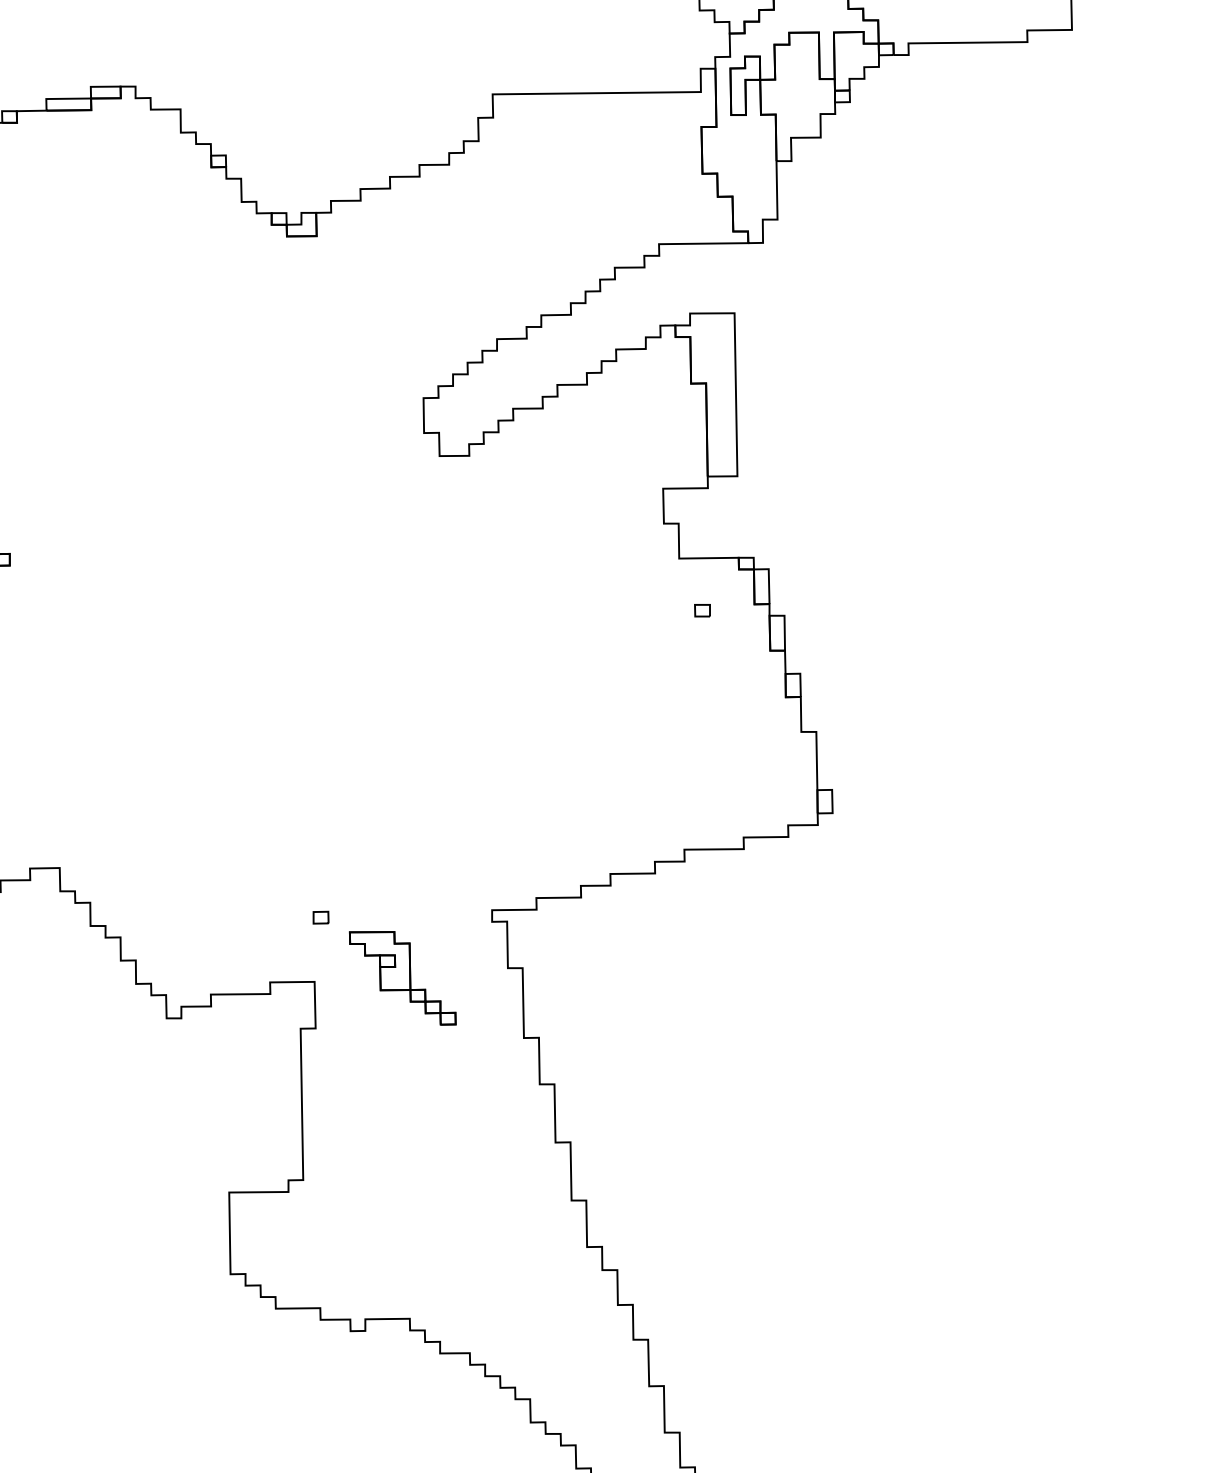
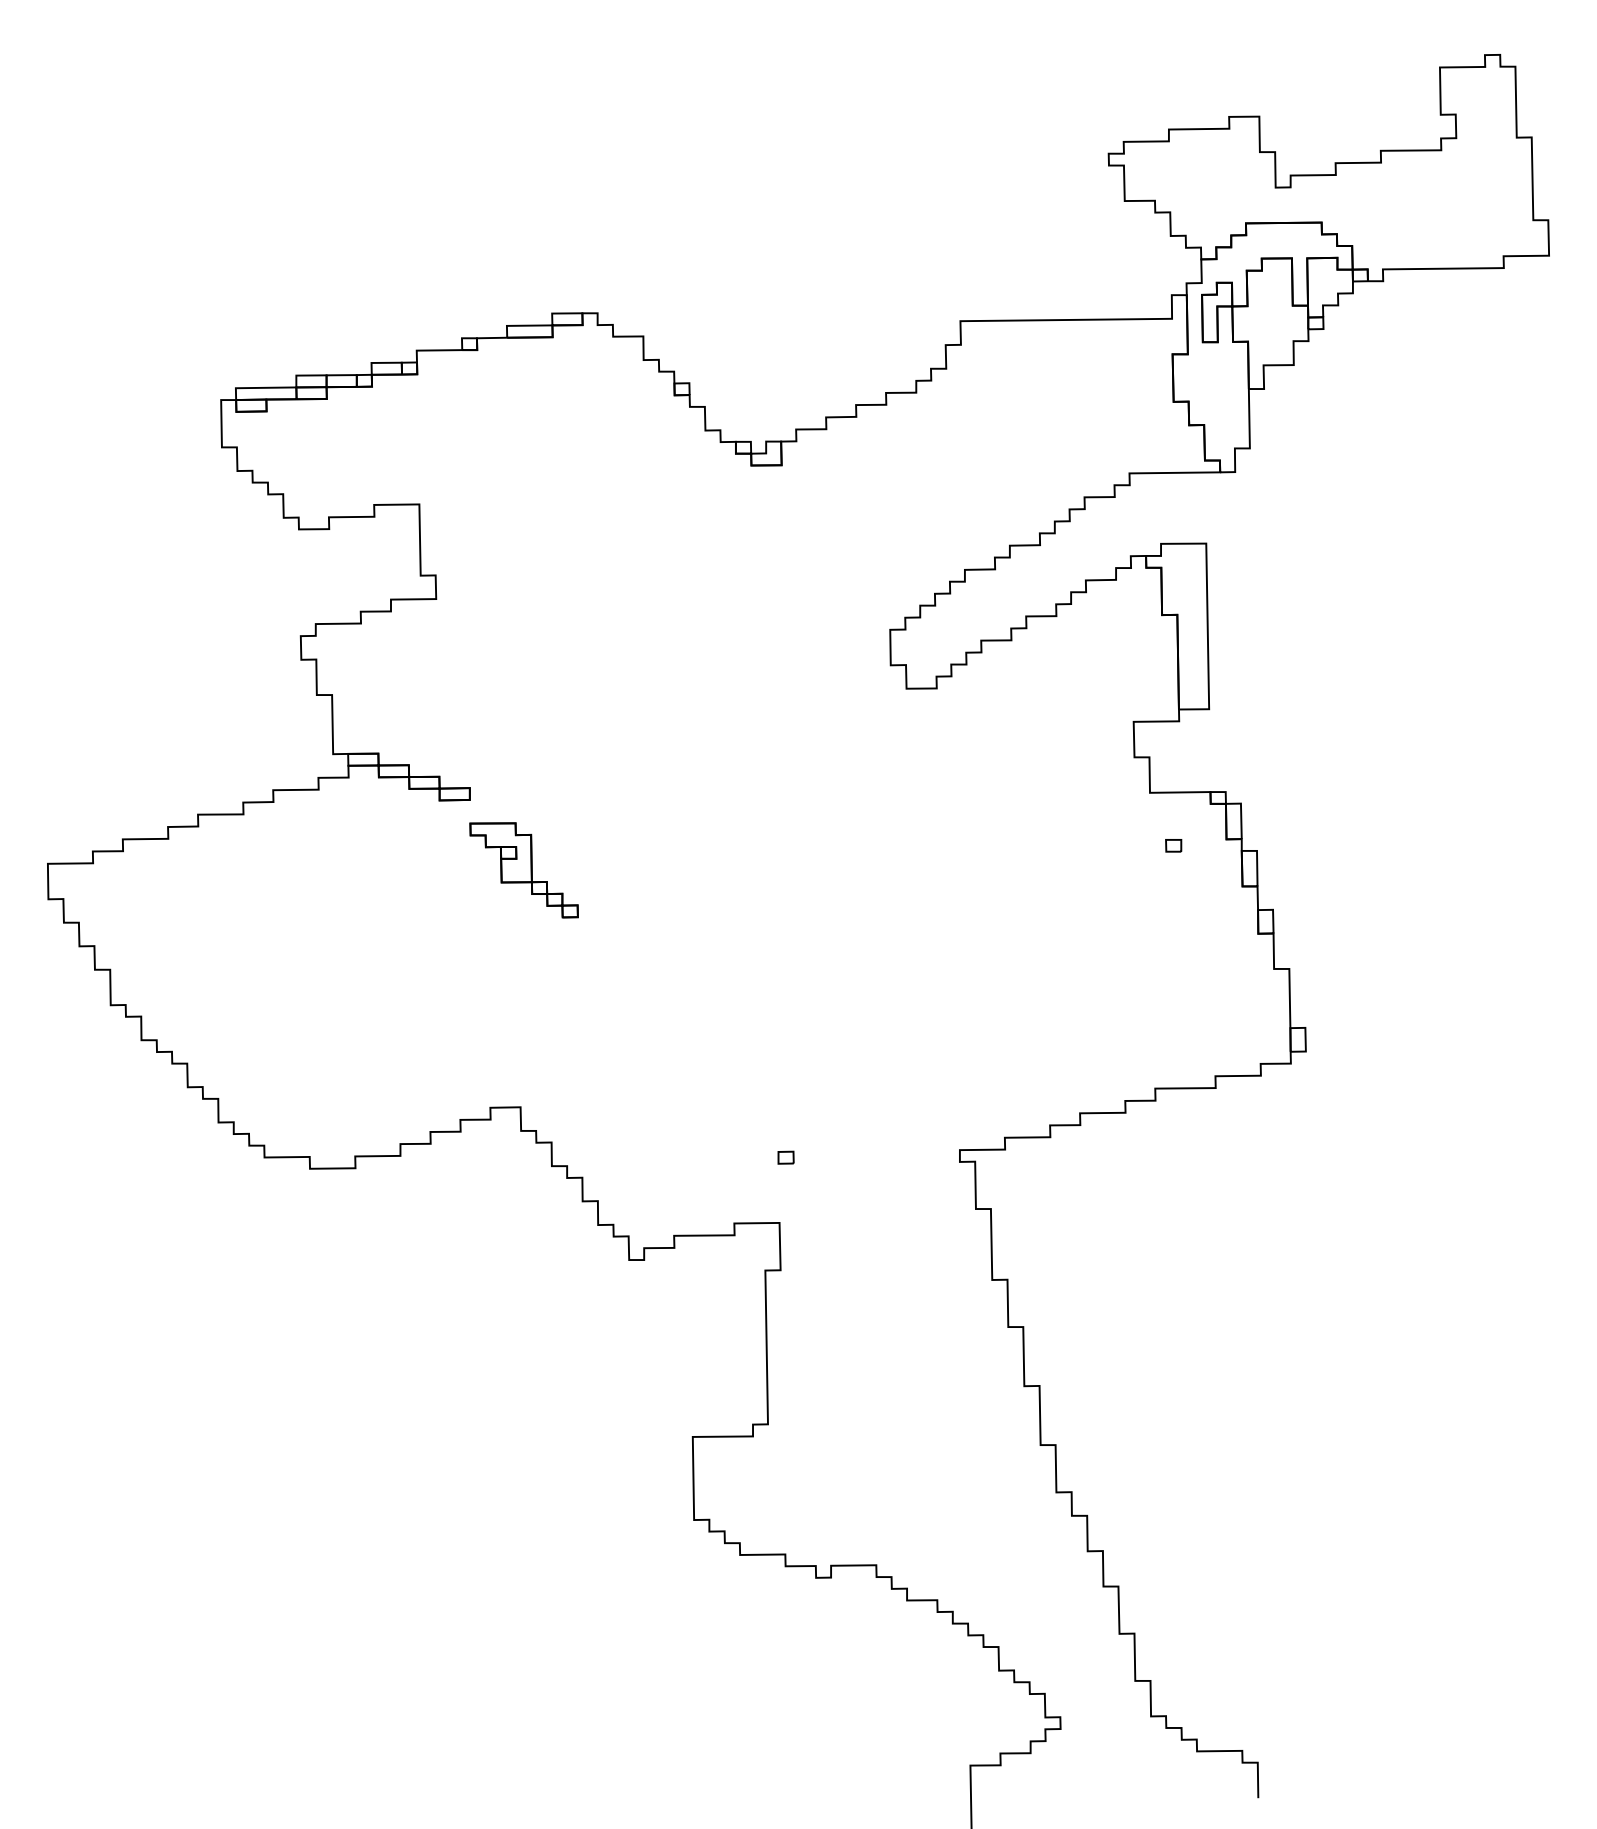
part: (402, 978) -> (523, 870), moved

